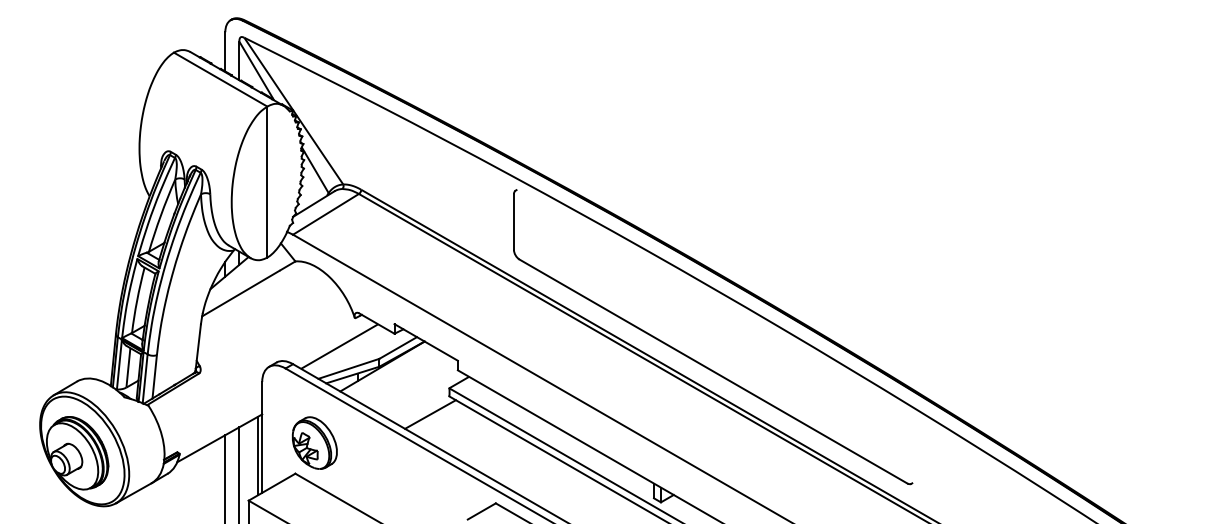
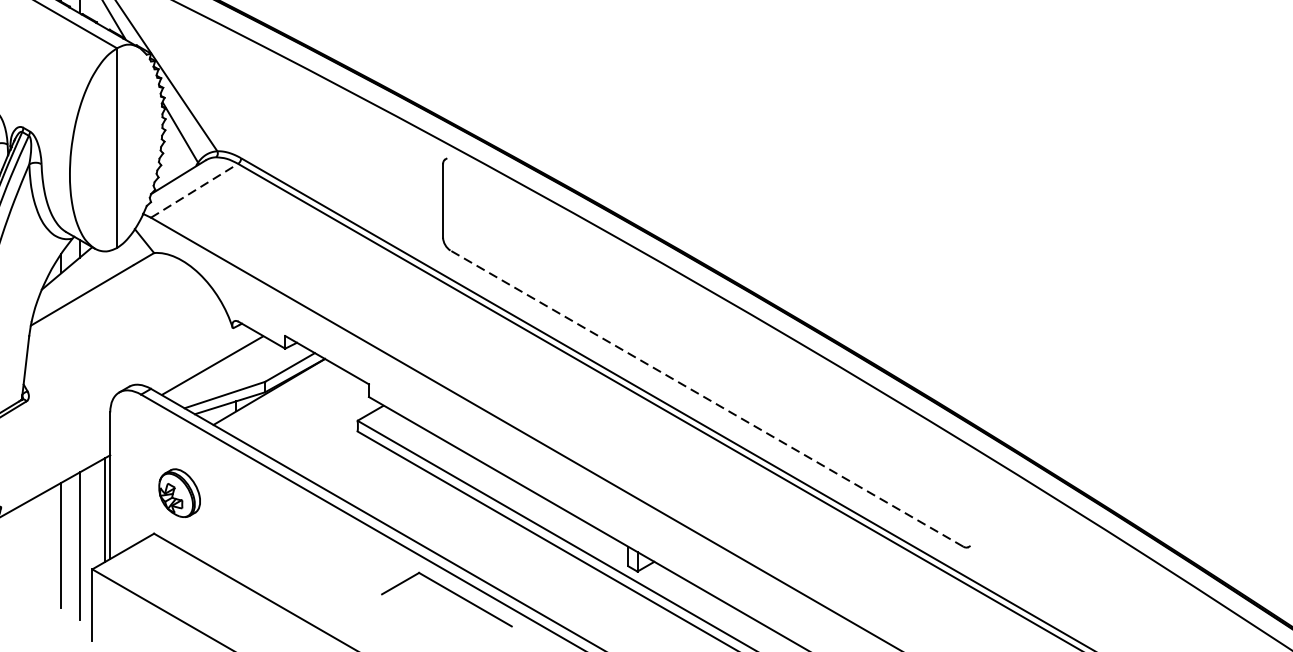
line: (326, 214) -> (195, 190), solid -> dashed
line: (713, 371) -> (706, 398), solid -> dashed
line: (430, 414) -> (332, 455), removed
part: (314, 442) -> (179, 492), size x0.7

